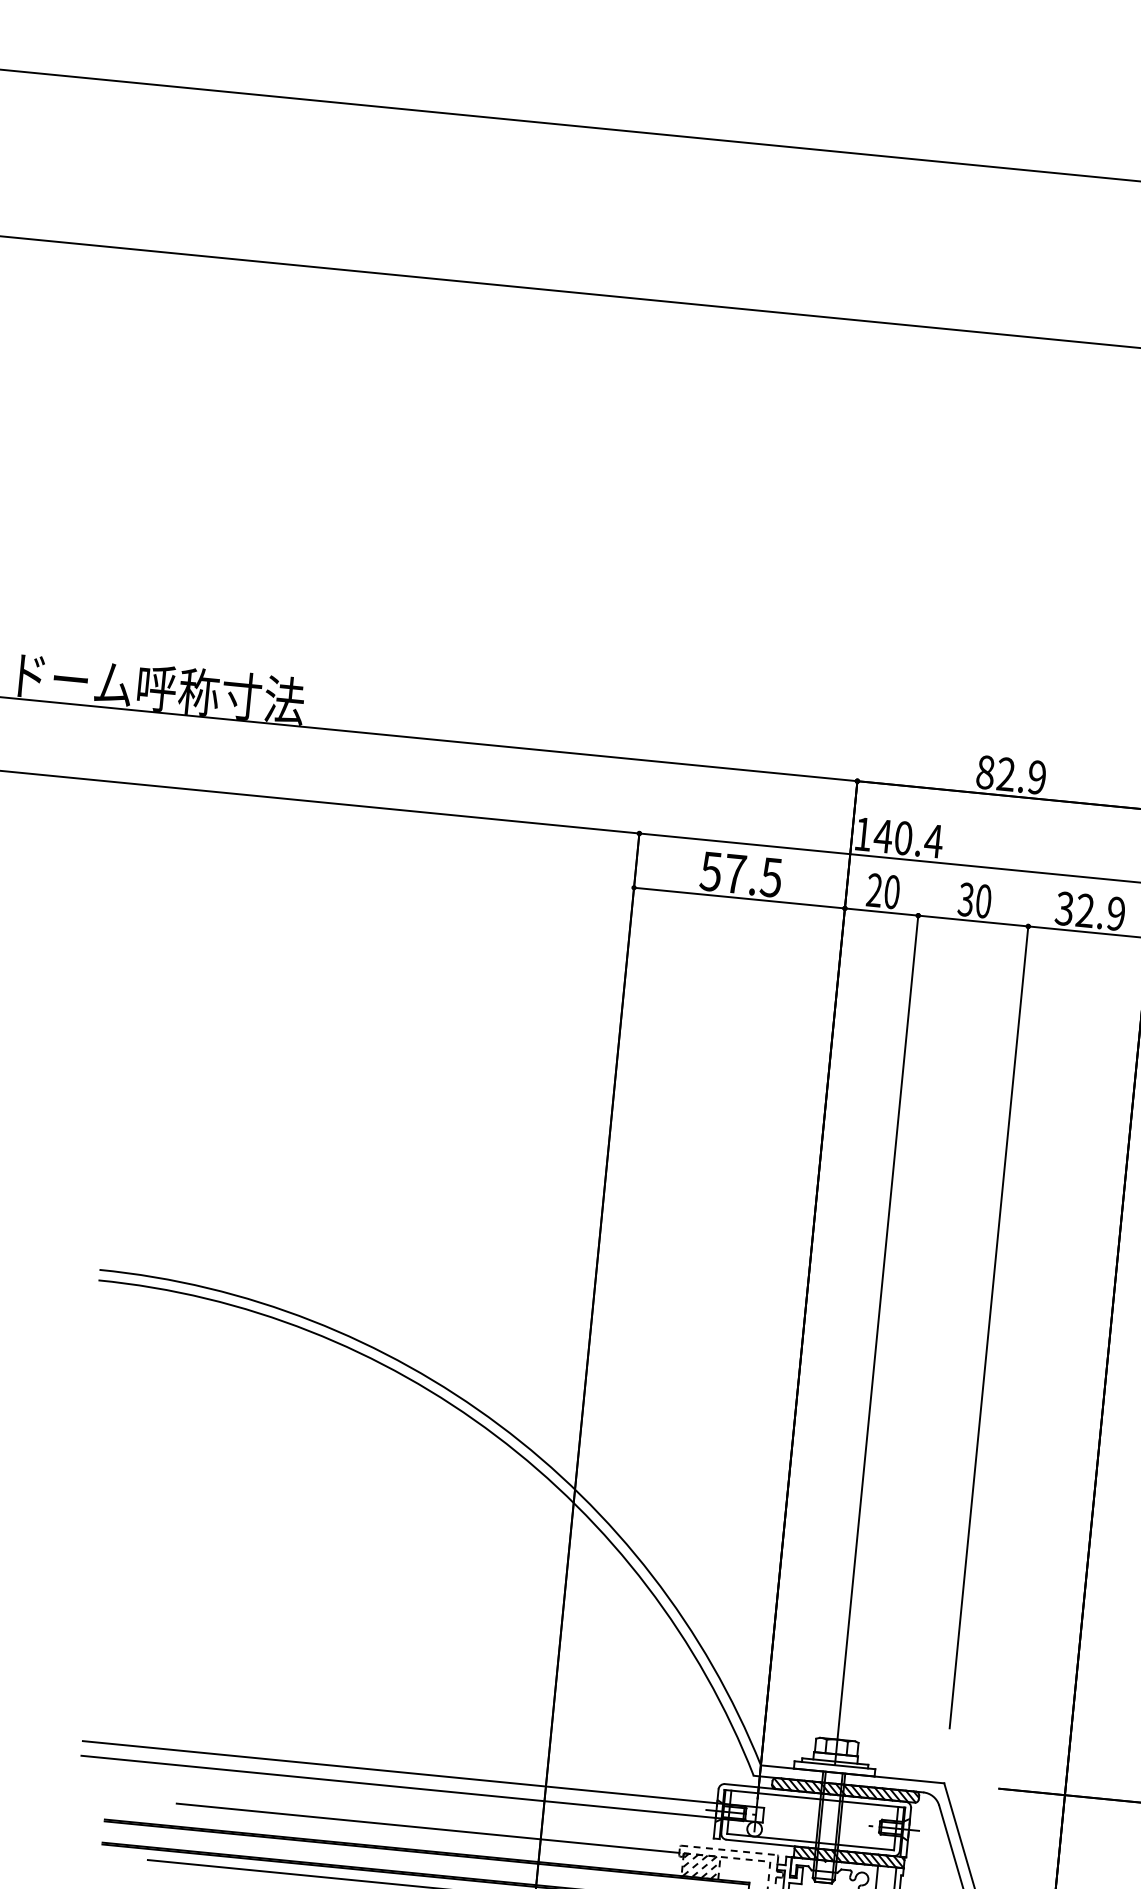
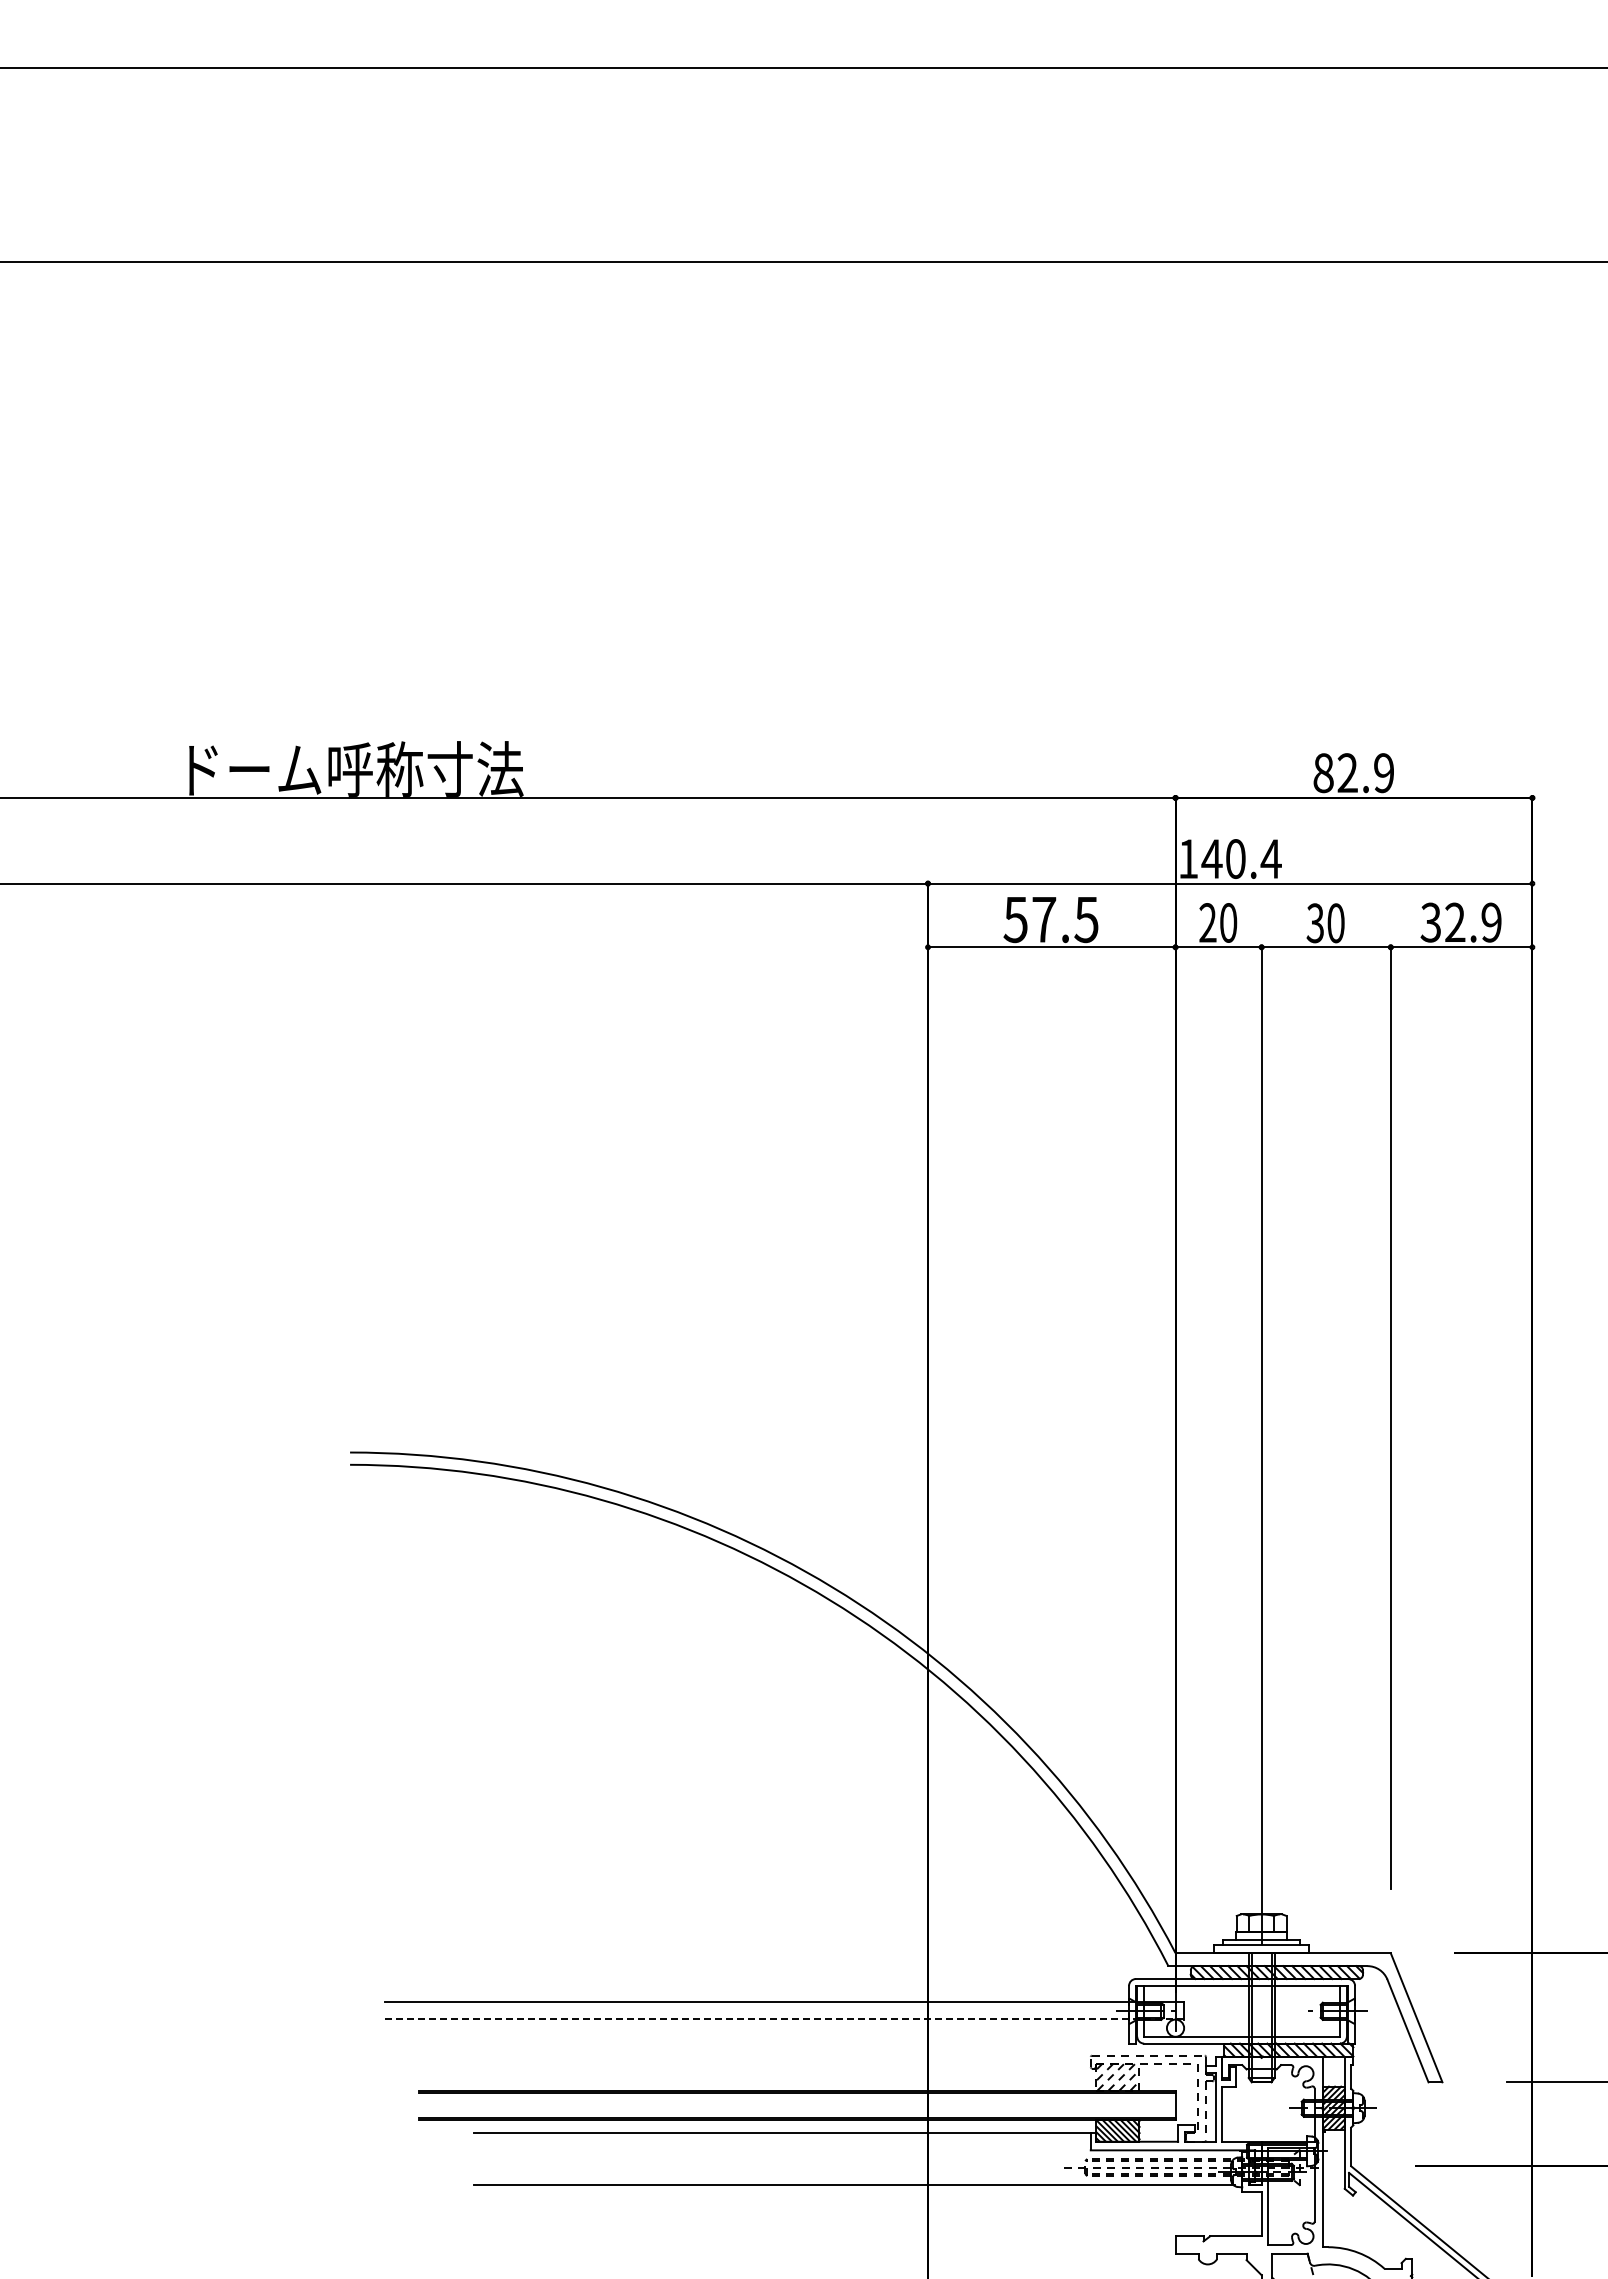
line: (422, 1789) -> (784, 2019), solid -> dashed
line: (427, 1828) -> (795, 2064), removed

